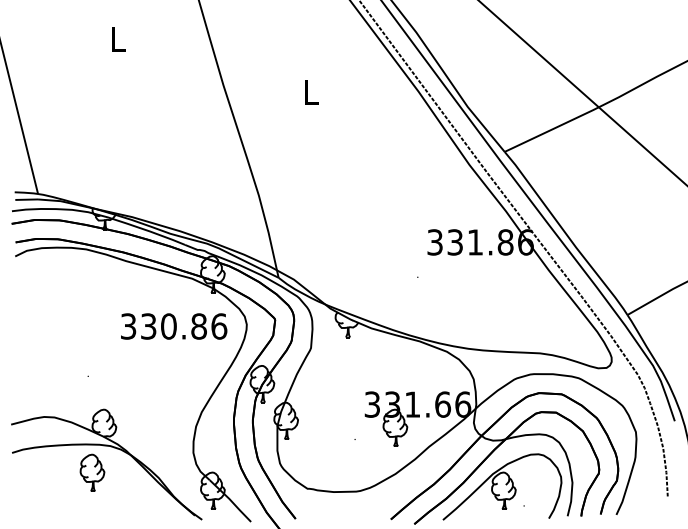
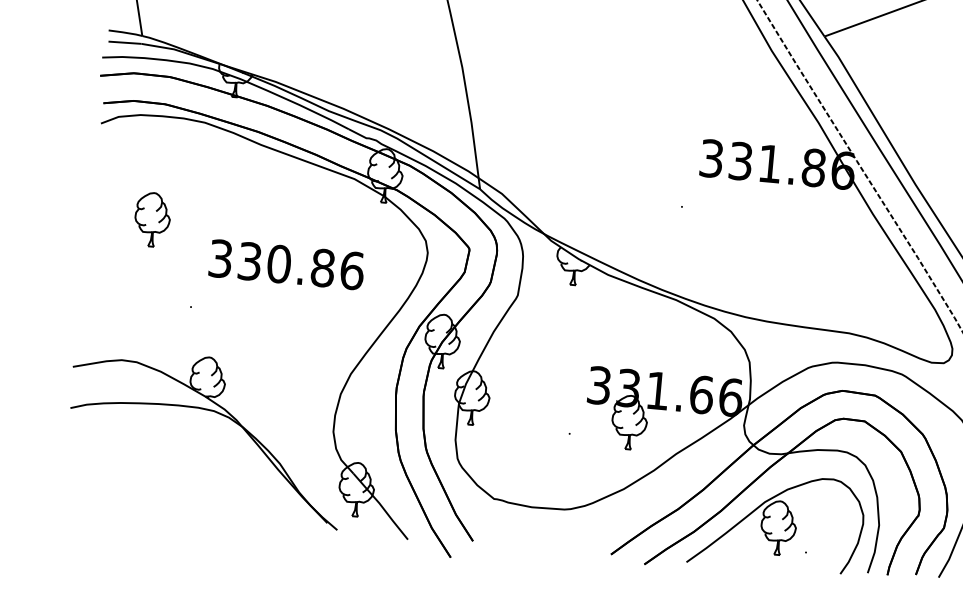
text: (174, 326) -> (287, 264), moved
part: (92, 472) -> (152, 218), moved

